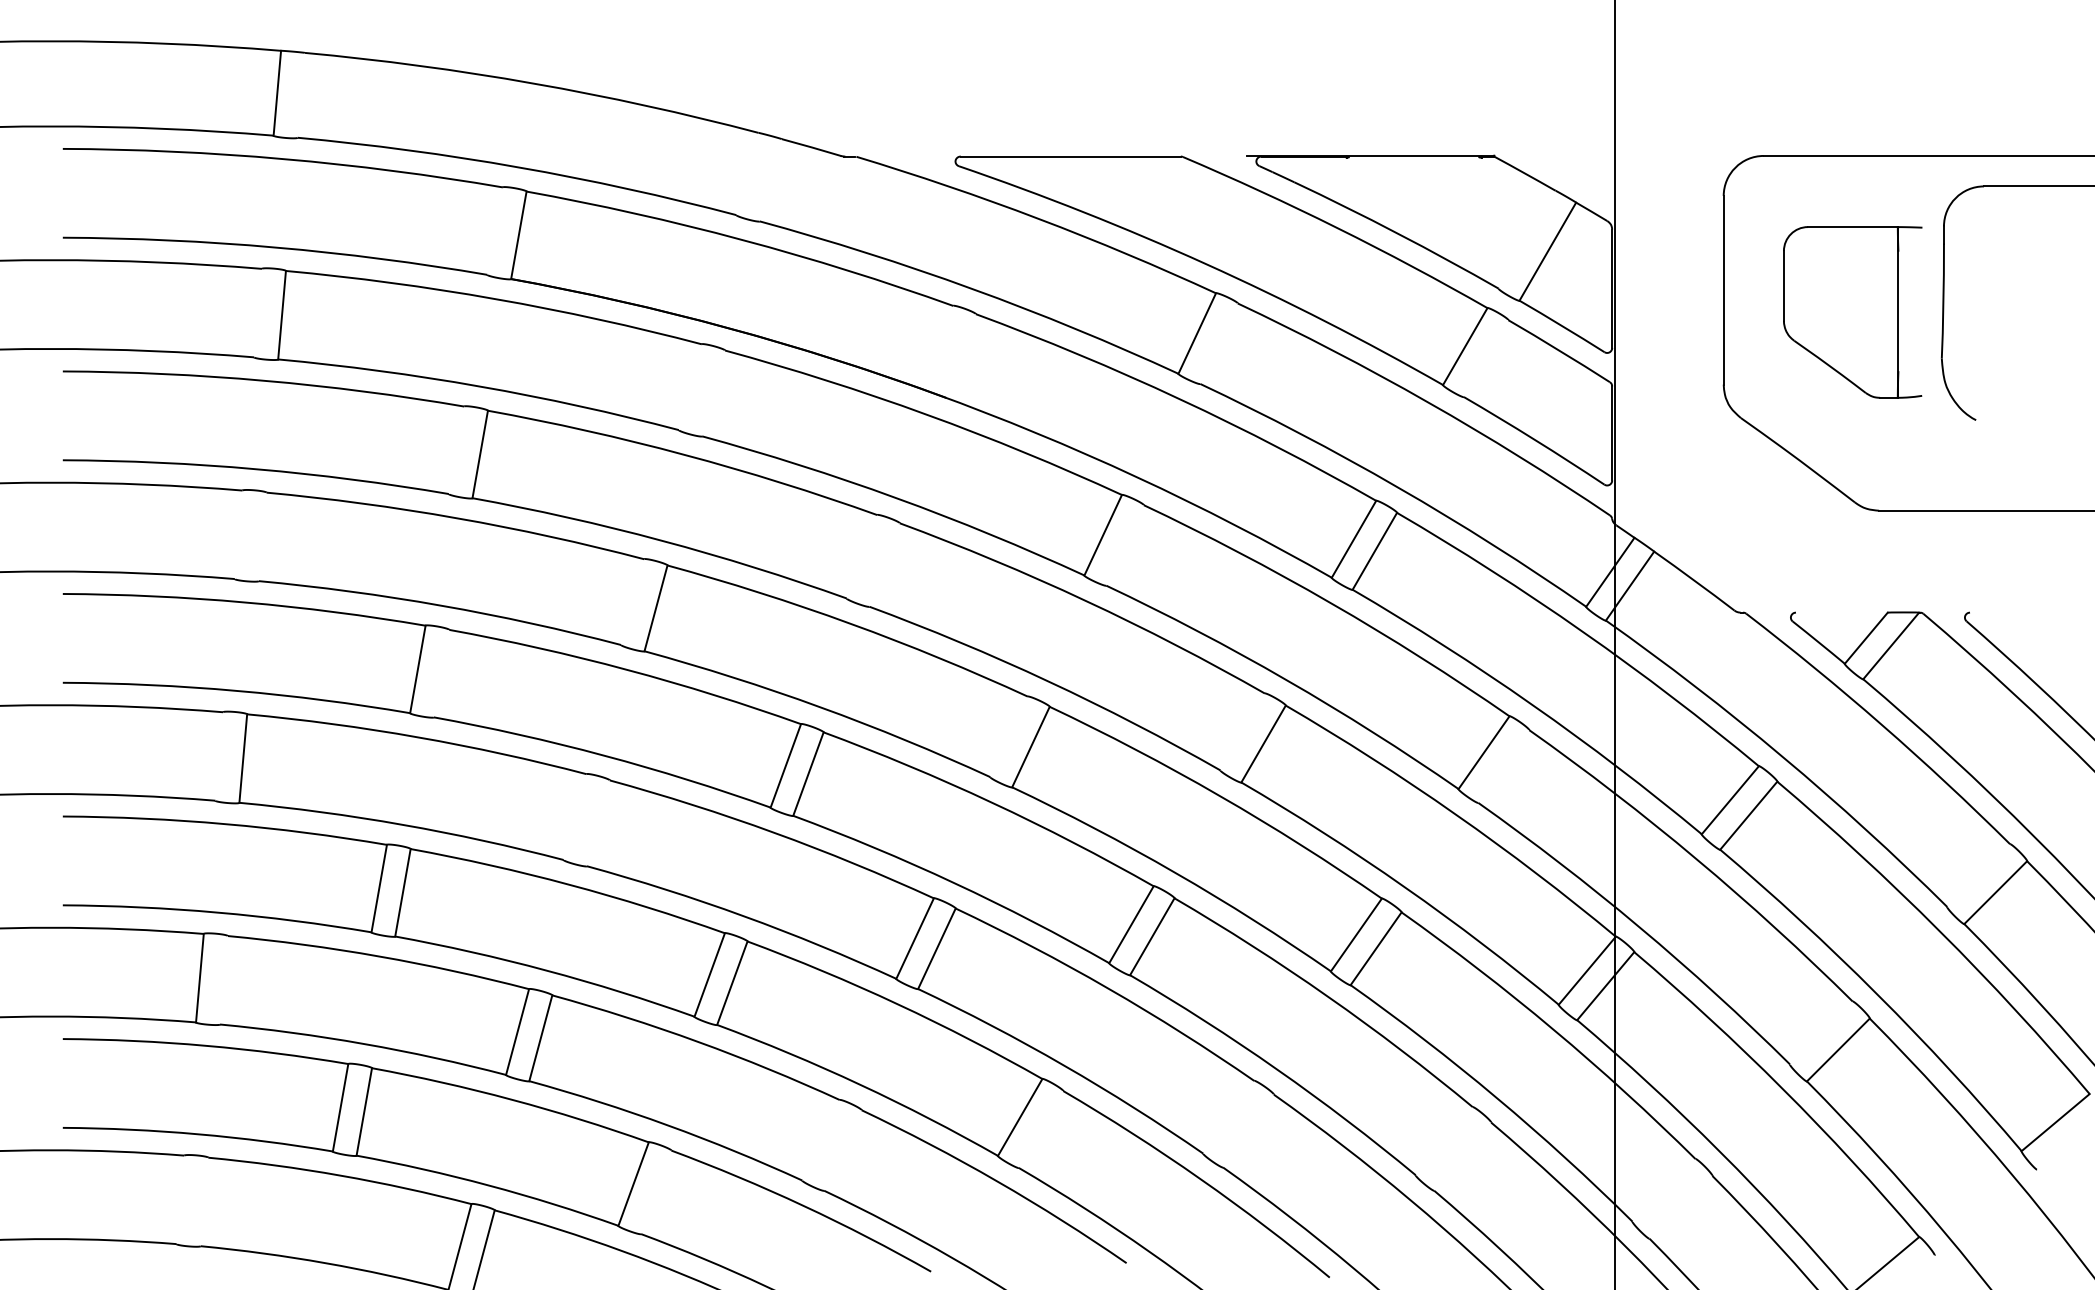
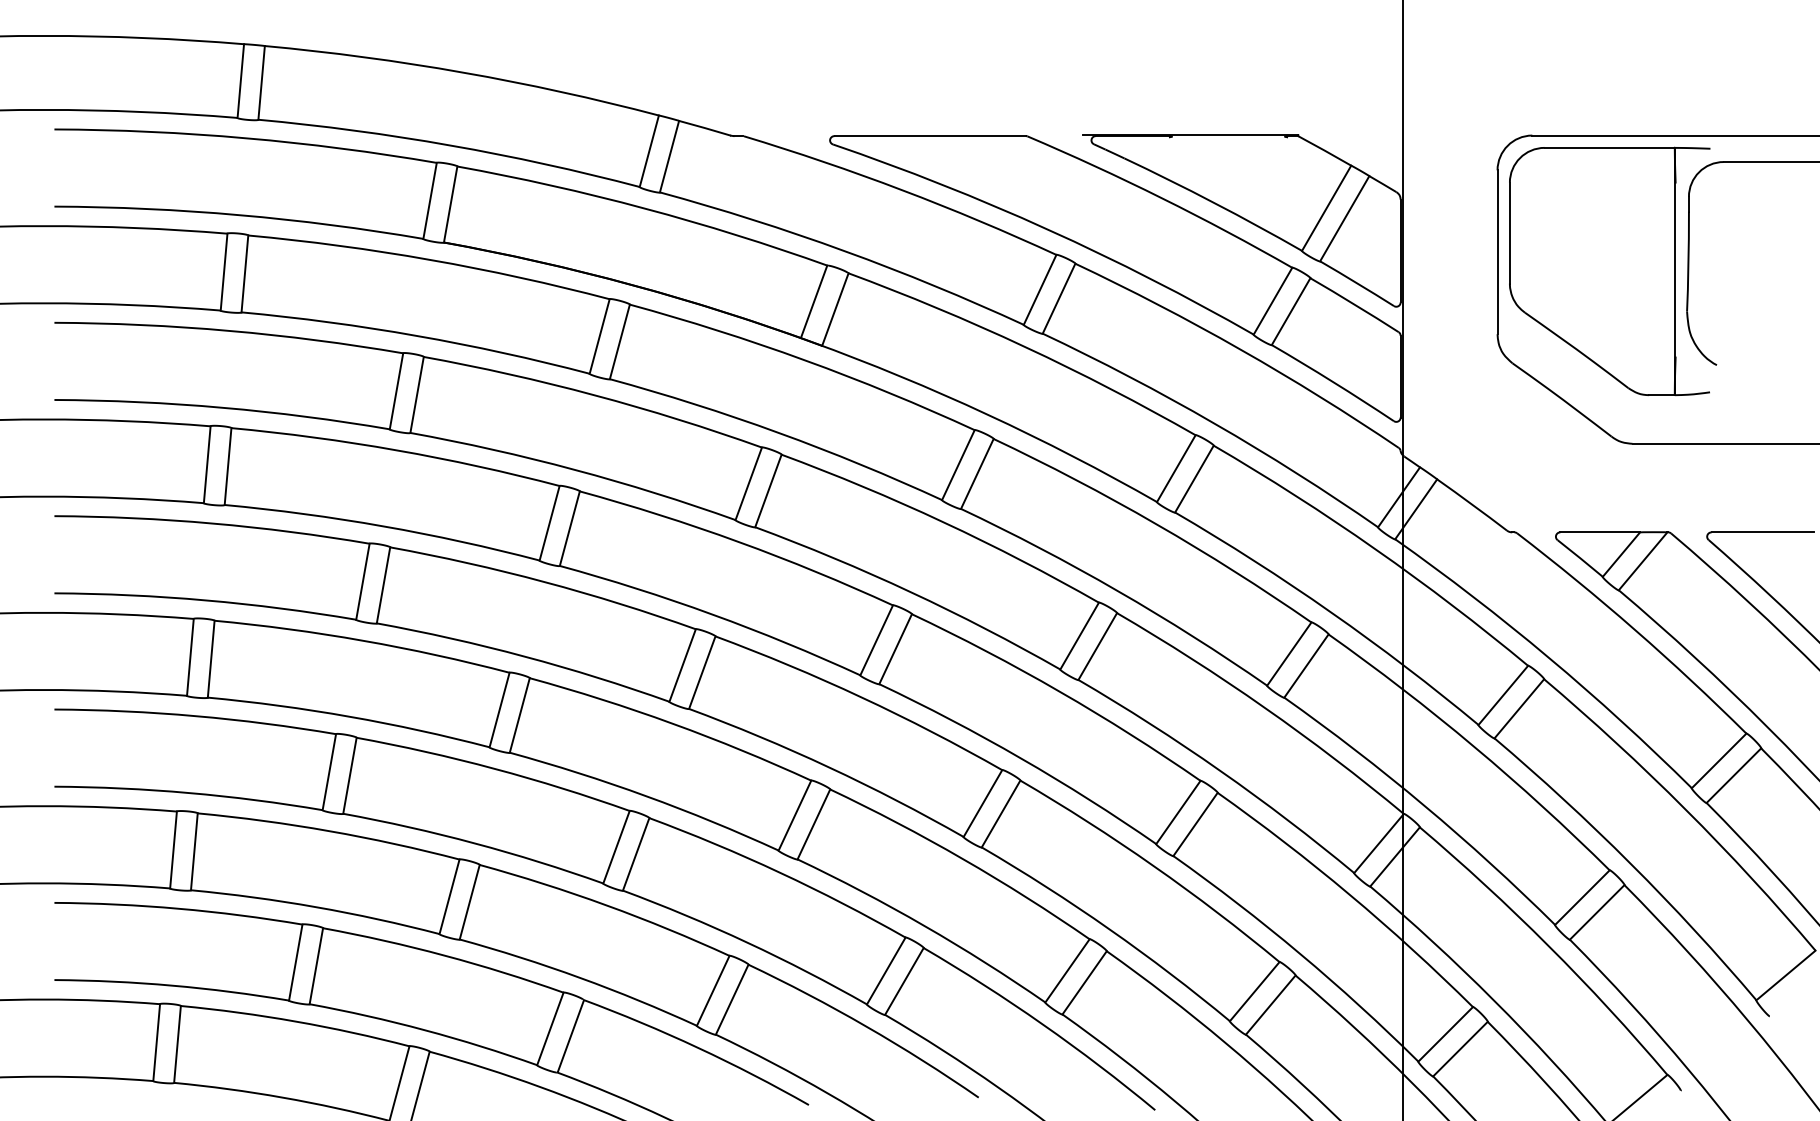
line: (301, 94) -> (261, 82), added
line: (747, 173) -> (649, 150), added
line: (770, 180) -> (669, 156), added
line: (494, 230) -> (429, 200), added
line: (1526, 239) -> (1326, 208), added
line: (257, 312) -> (223, 271), added
part: (1852, 312) -> (1609, 271), size x1.67
line: (1218, 343) -> (1058, 298), added
line: (936, 347) -> (813, 302), added
line: (961, 355) -> (835, 308), added
line: (1485, 358) -> (1290, 311), added
line: (689, 387) -> (598, 336), added
line: (713, 393) -> (619, 341), added
line: (456, 450) -> (396, 391), added
line: (238, 534) -> (207, 464), added
line: (262, 536) -> (227, 466), added
line: (1124, 545) -> (976, 474), added
line: (861, 556) -> (748, 483), added
line: (884, 564) -> (768, 490), added
line: (632, 602) -> (549, 523), added
line: (1841, 612) -> (1599, 532), added
line: (2028, 612) -> (1762, 532), added
line: (441, 673) -> (383, 585), added
line: (1242, 731) -> (1079, 635), added
line: (1008, 736) -> (876, 640), added
line: (219, 756) -> (190, 657), added
line: (1503, 766) -> (1306, 666), added
line: (574, 817) -> (499, 710), added
line: (597, 823) -> (518, 715), added
line: (1978, 875) -> (1718, 760), added
line: (223, 980) -> (194, 852), added
line: (1820, 1032) -> (1581, 897), added
line: (1228, 1116) -> (1067, 970), added
line: (1040, 1129) -> (903, 981), added
line: (1248, 1130) -> (1084, 982), added
line: (820, 1140) -> (712, 991), added
line: (1443, 1141) -> (1254, 991), added
line: (842, 1150) -> (731, 999), added
line: (1462, 1156) -> (1270, 1004), added
line: (1663, 1189) -> (1445, 1033), added
line: (656, 1192) -> (570, 1036), added
line: (180, 1199) -> (156, 1042), added
line: (204, 1201) -> (177, 1044), added
line: (1680, 1206) -> (1460, 1048), added

